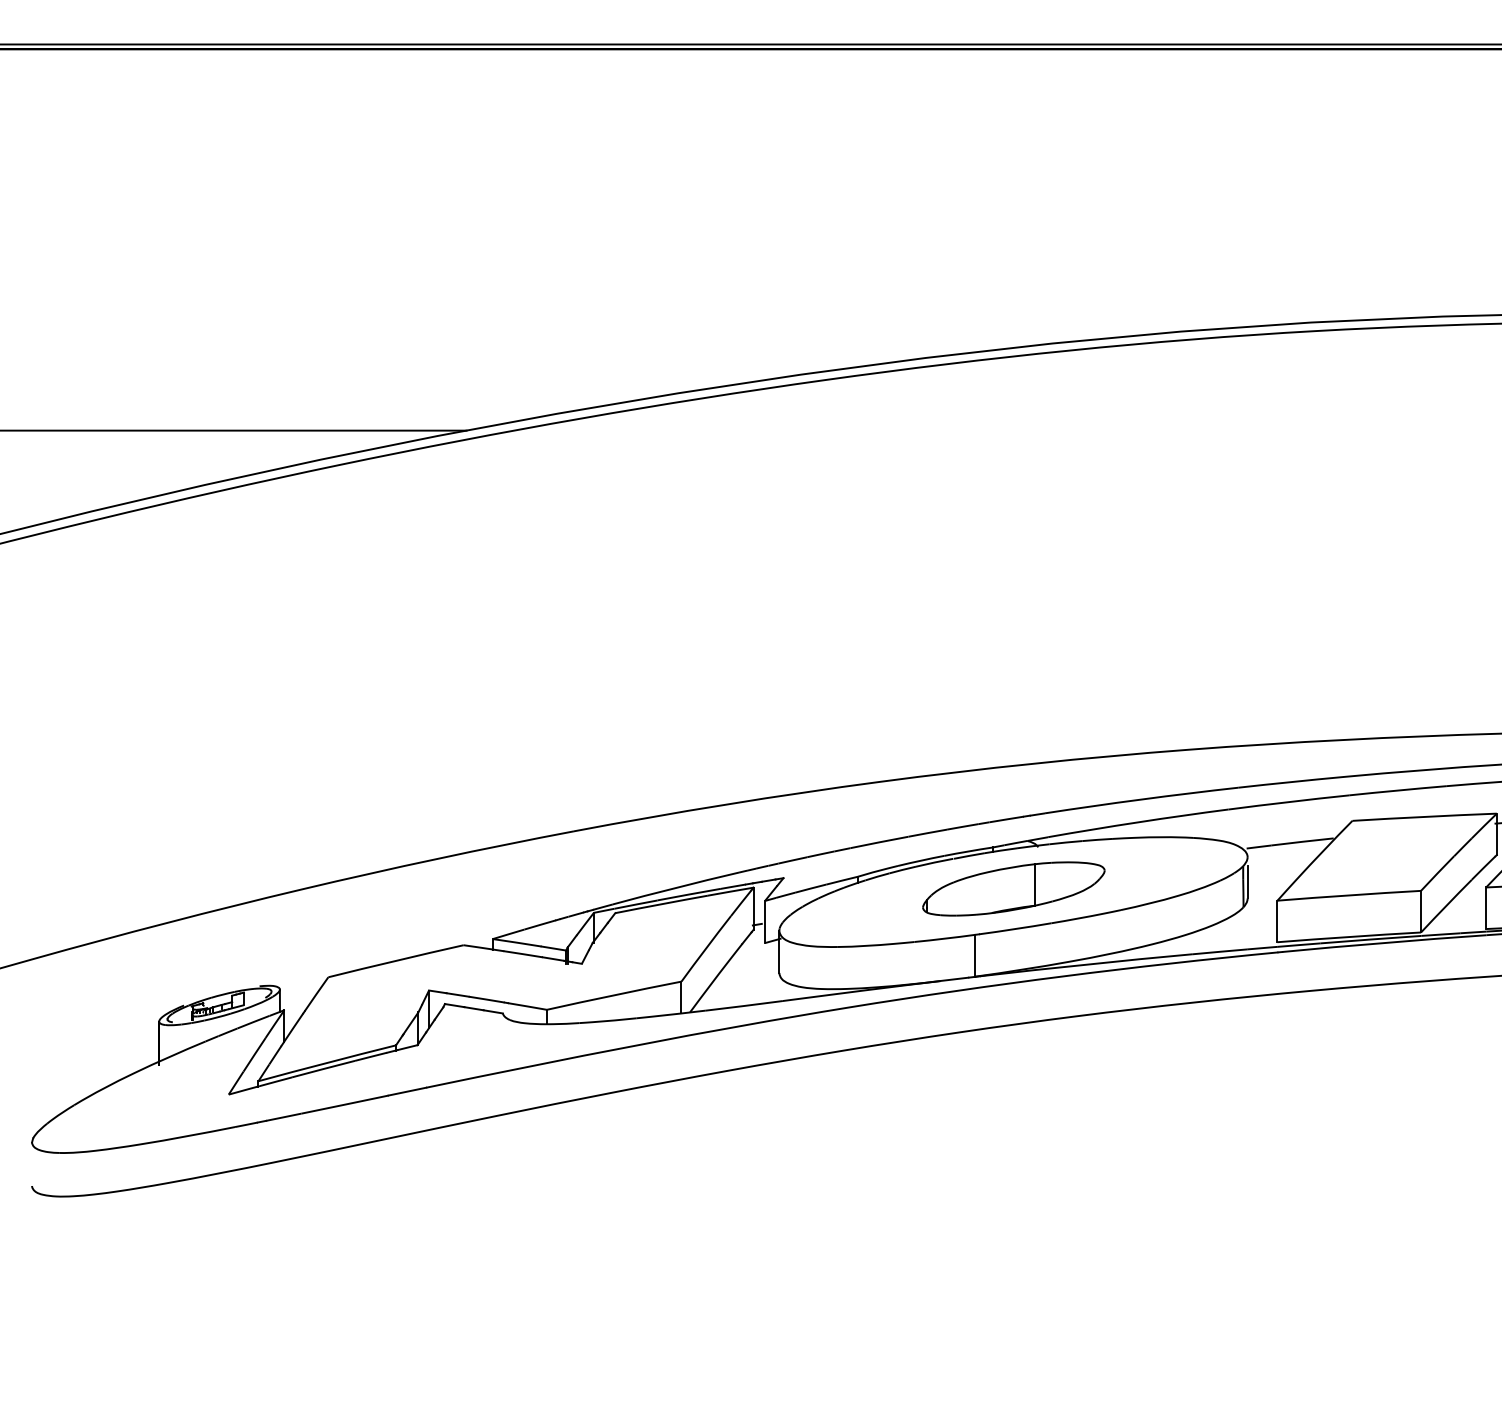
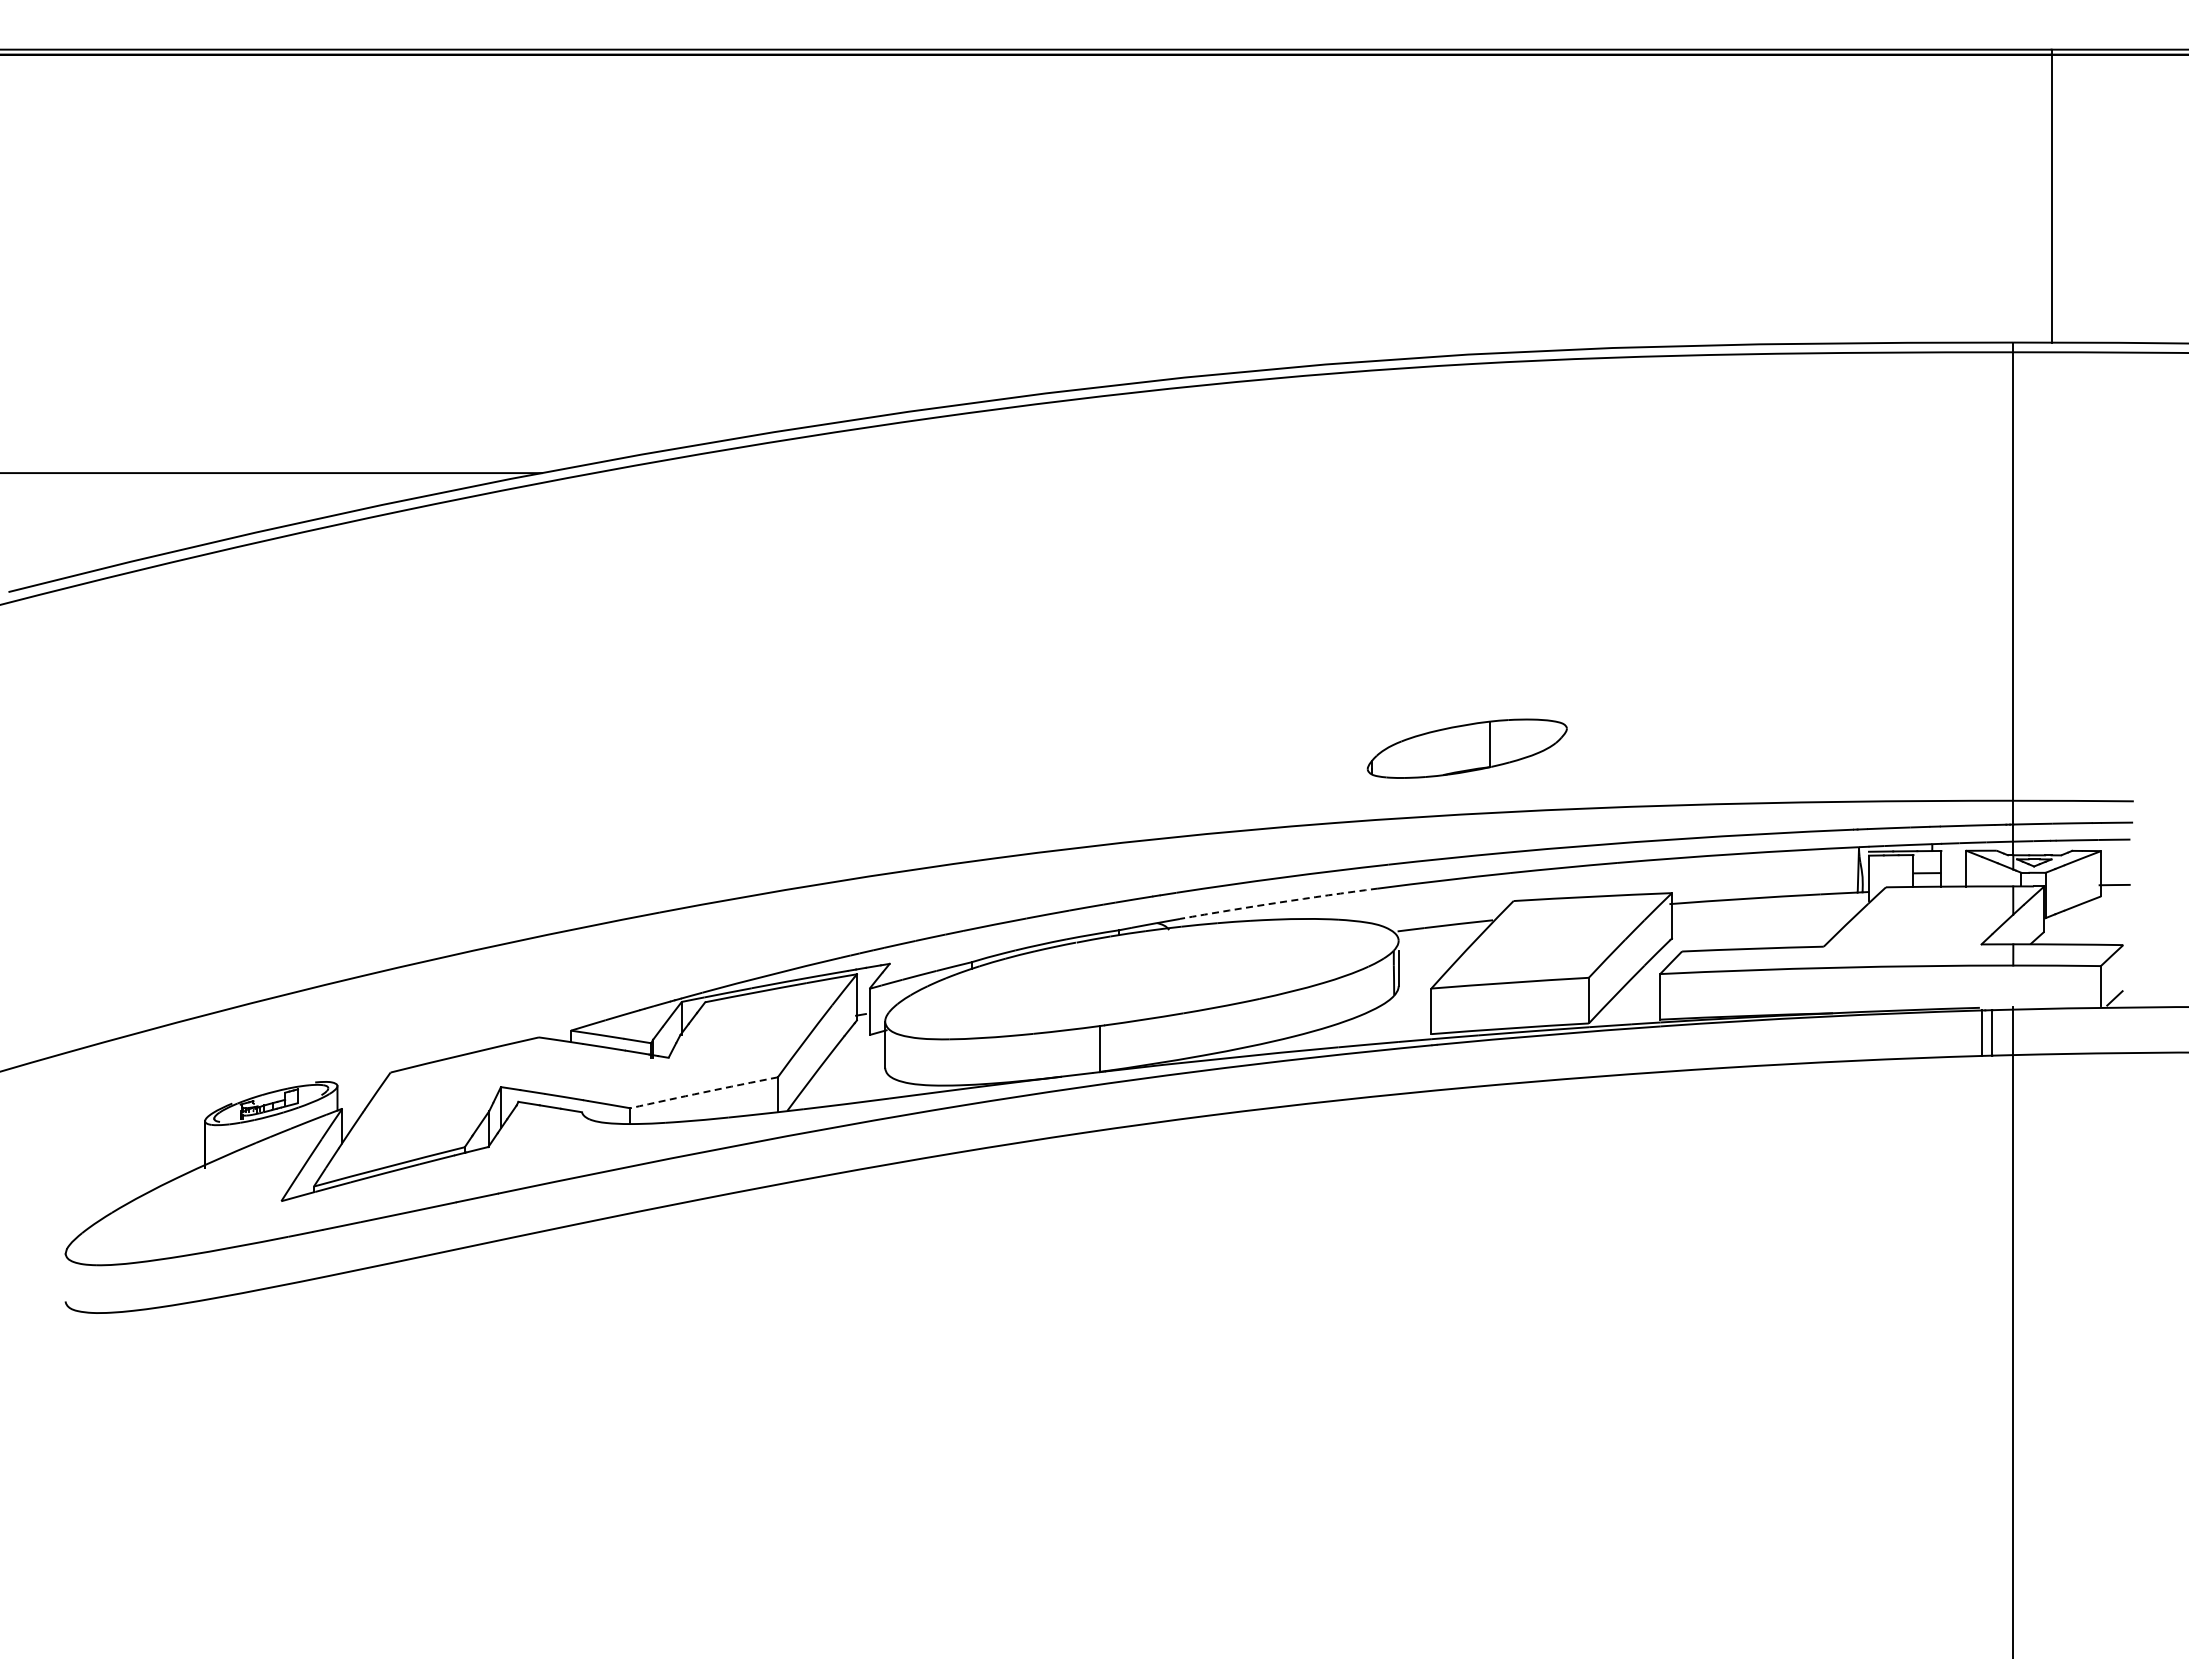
arc: (1138, 822) -> (1278, 902), solid -> dashed
part: (1013, 888) -> (1466, 748), moved
arc: (614, 995) -> (704, 1092), solid -> dashed

